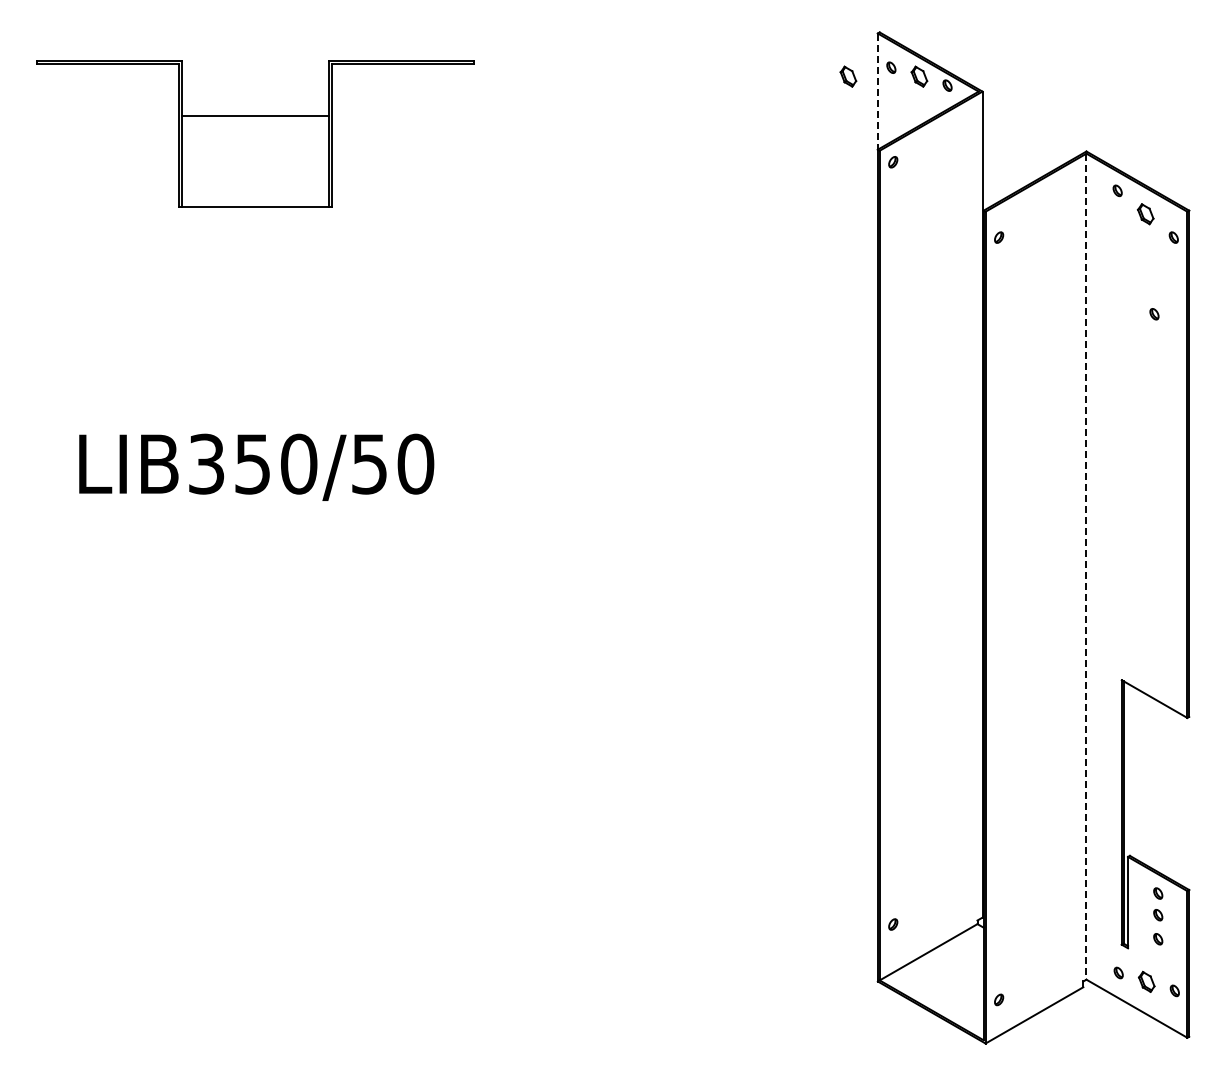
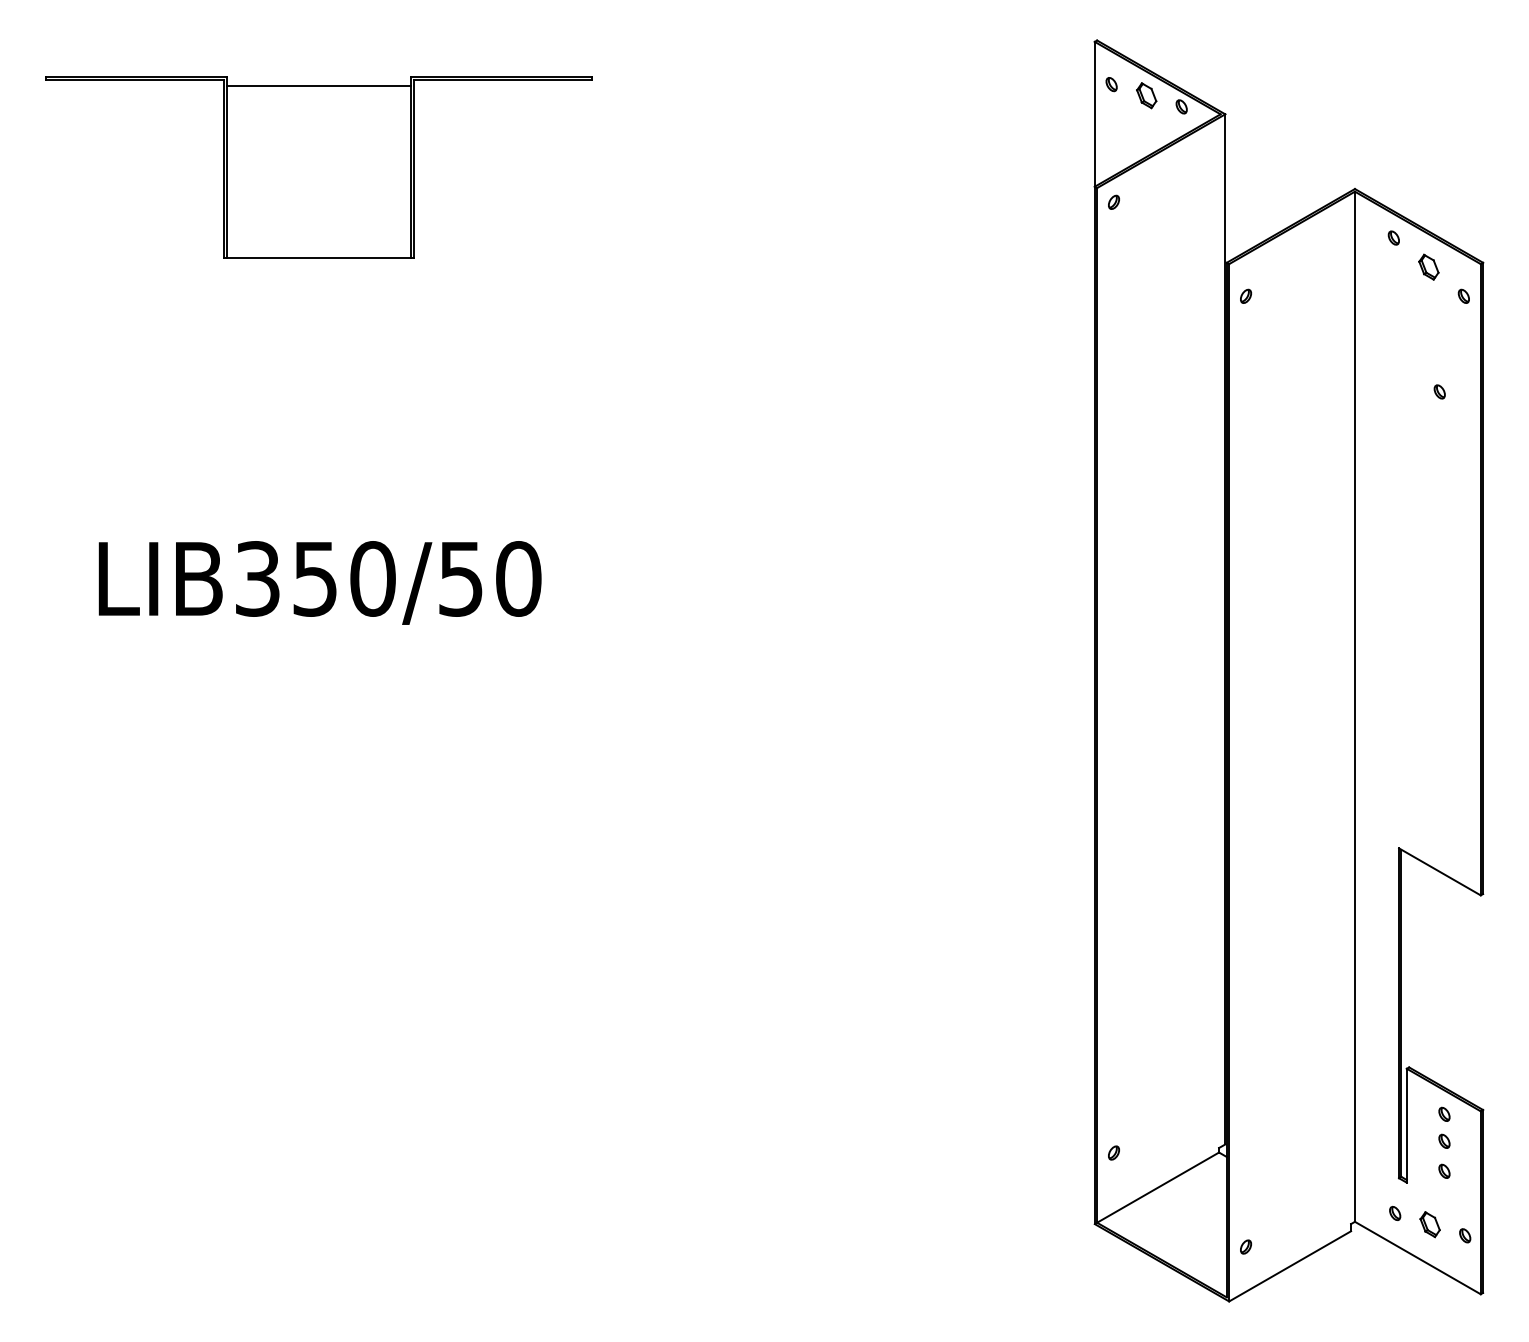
part: (848, 76) -> (1058, 95), removed
line: (877, 92) -> (1094, 115), dashed -> solid
line: (255, 115) -> (318, 85), moved
line: (1086, 567) -> (1355, 707), dashed -> solid

